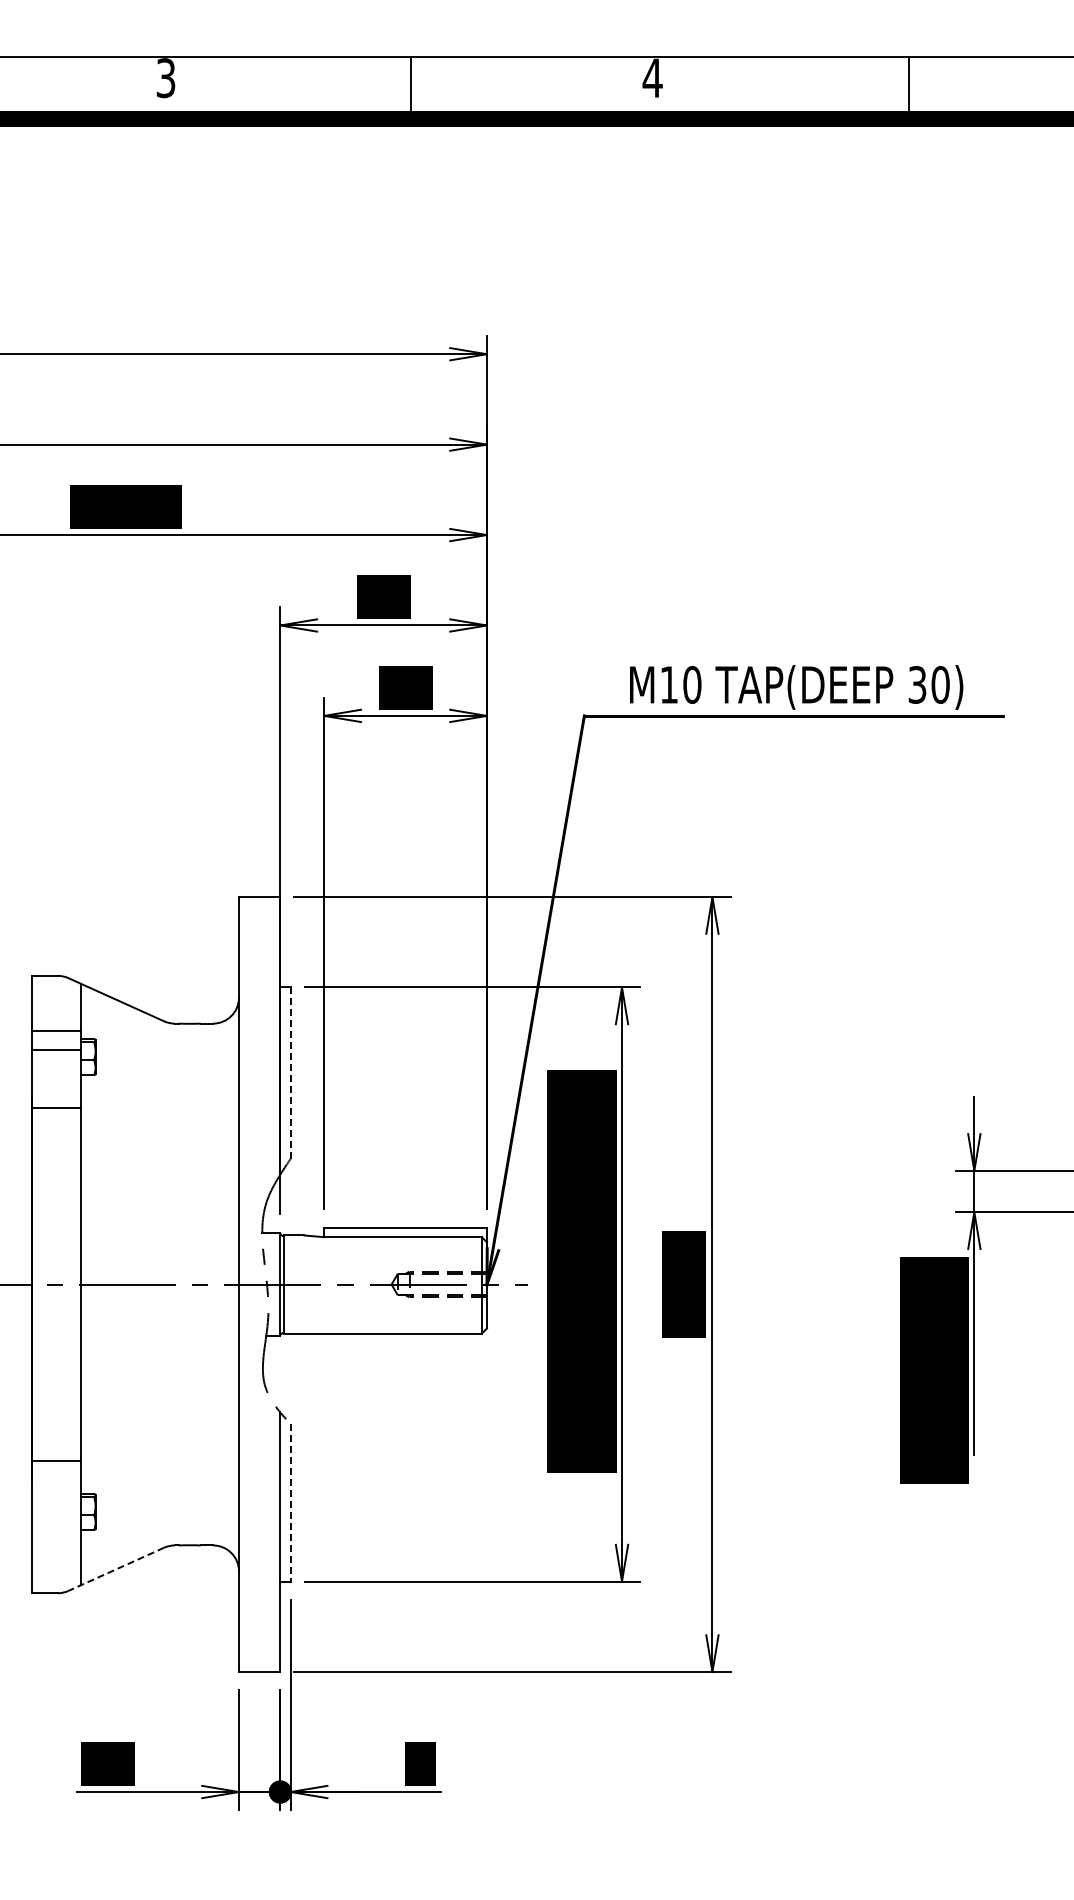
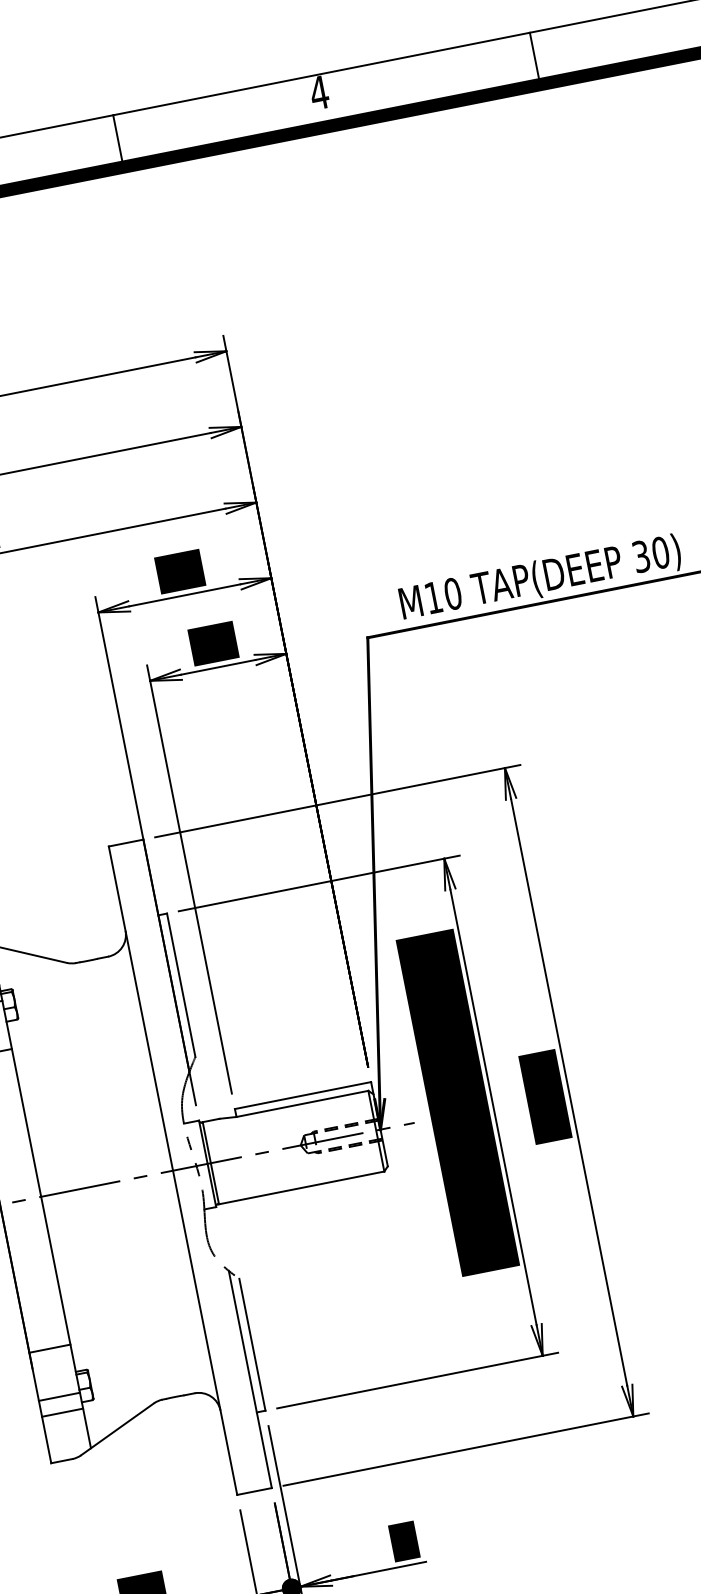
line: (290, 1073) -> (181, 985), dashed -> solid
line: (290, 1502) -> (252, 1344), dashed -> solid
line: (56, 1518) -> (59, 1396), added
line: (56, 1537) -> (62, 1412), added
line: (116, 1569) -> (117, 1429), dashed -> solid

